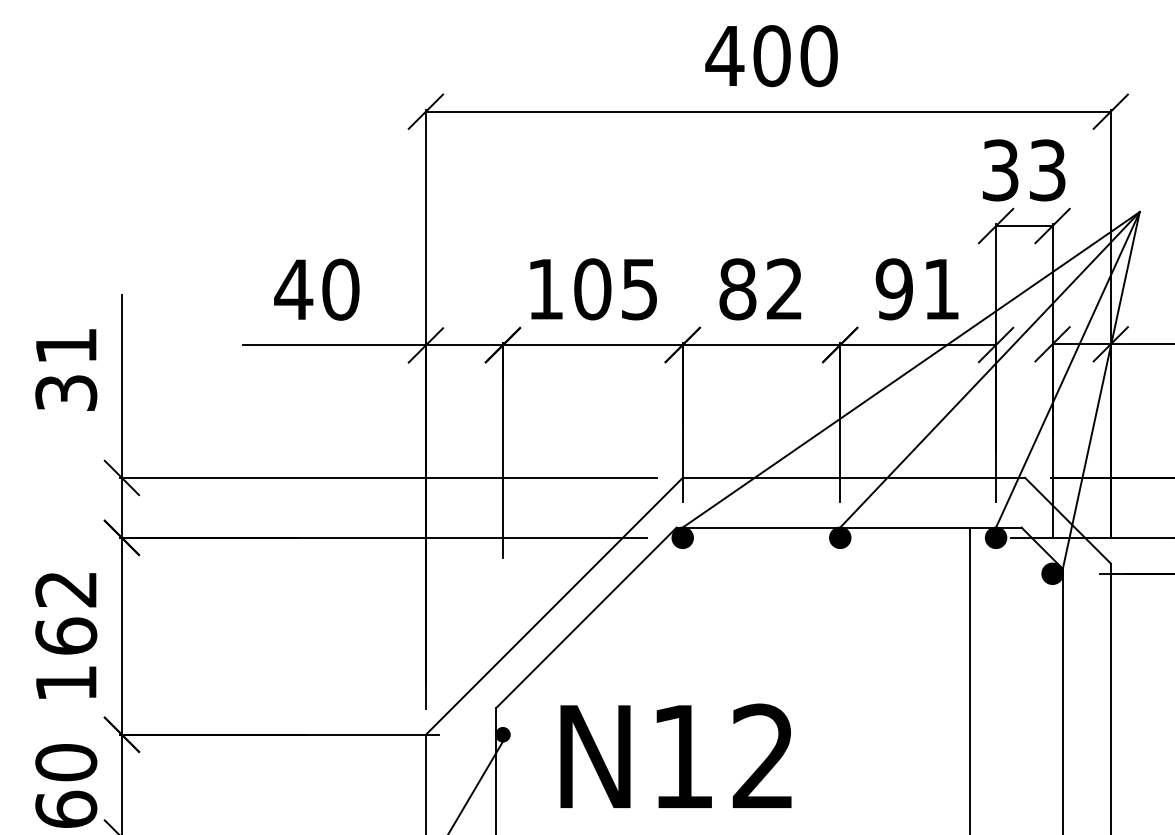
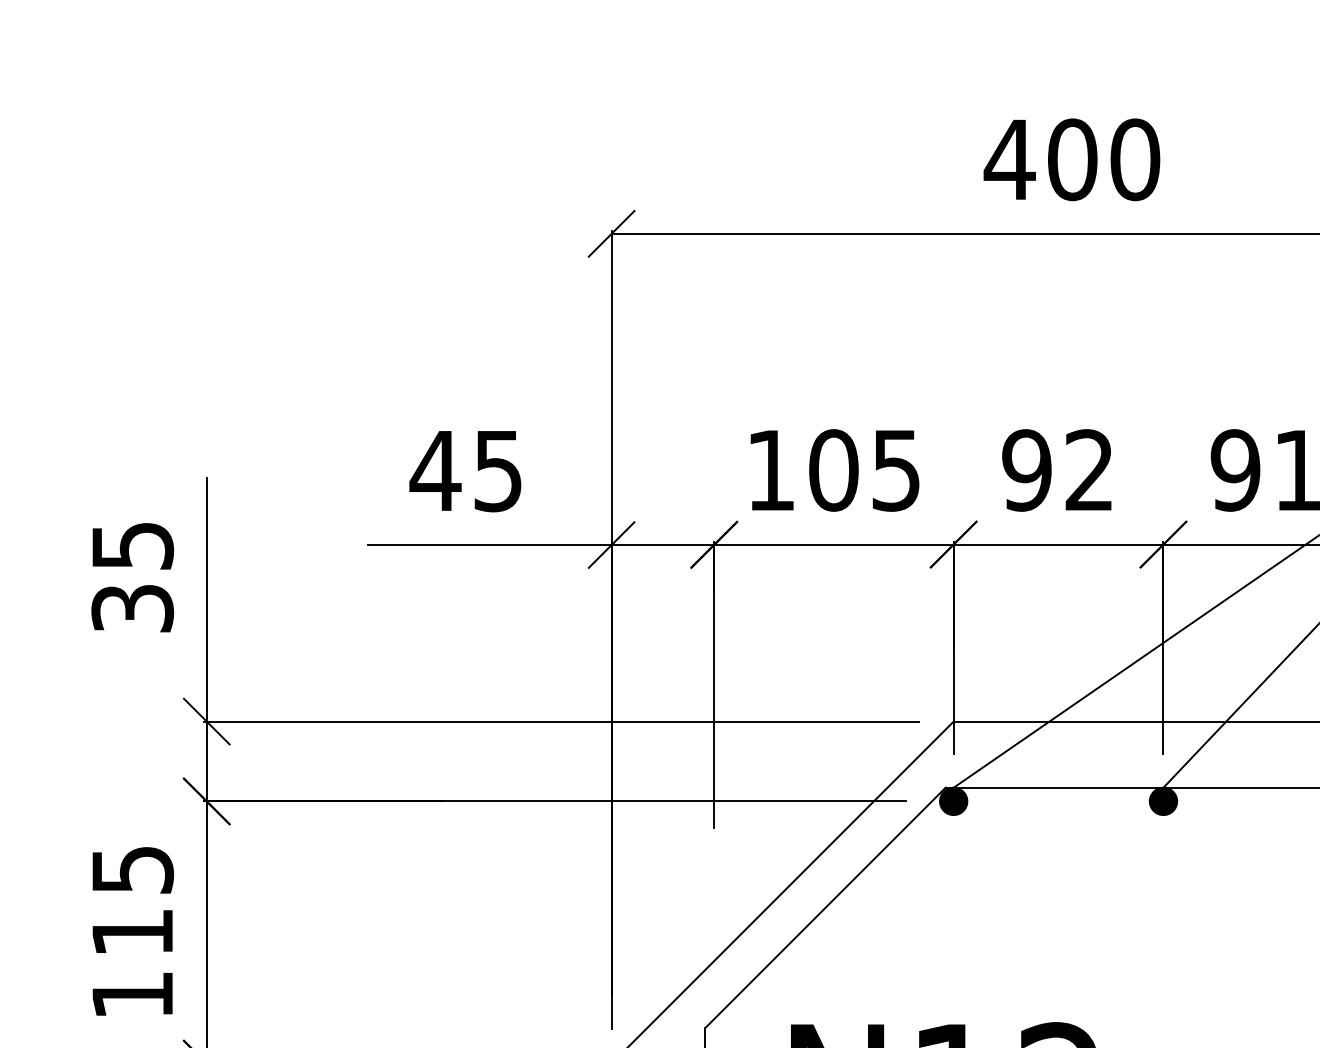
text: (340, 289) -> (497, 470), 40 -> 45
text: (737, 289) -> (1026, 470), 82 -> 92
text: (66, 345) -> (132, 545), 31 -> 35
text: (66, 613) -> (132, 902), 162 -> 115

